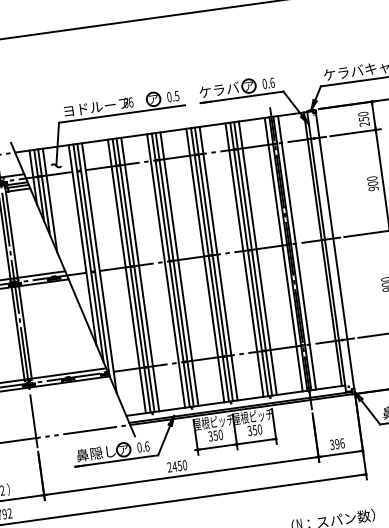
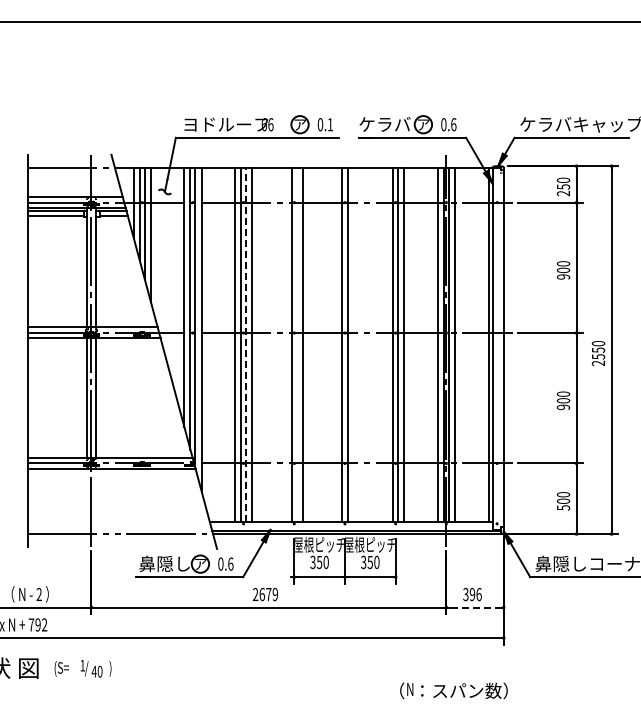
text: (177, 95) -> (330, 124), 0.5 -> 0.1
line: (244, 259) -> (387, 344), removed
line: (218, 263) -> (353, 344), removed
line: (205, 265) -> (336, 344), removed
line: (174, 269) -> (296, 344), removed
line: (165, 270) -> (285, 344), removed
line: (135, 275) -> (246, 344), solid -> dashed
line: (341, 453) -> (475, 607), solid -> dashed
text: (179, 465) -> (268, 594), 2450 -> 2679

